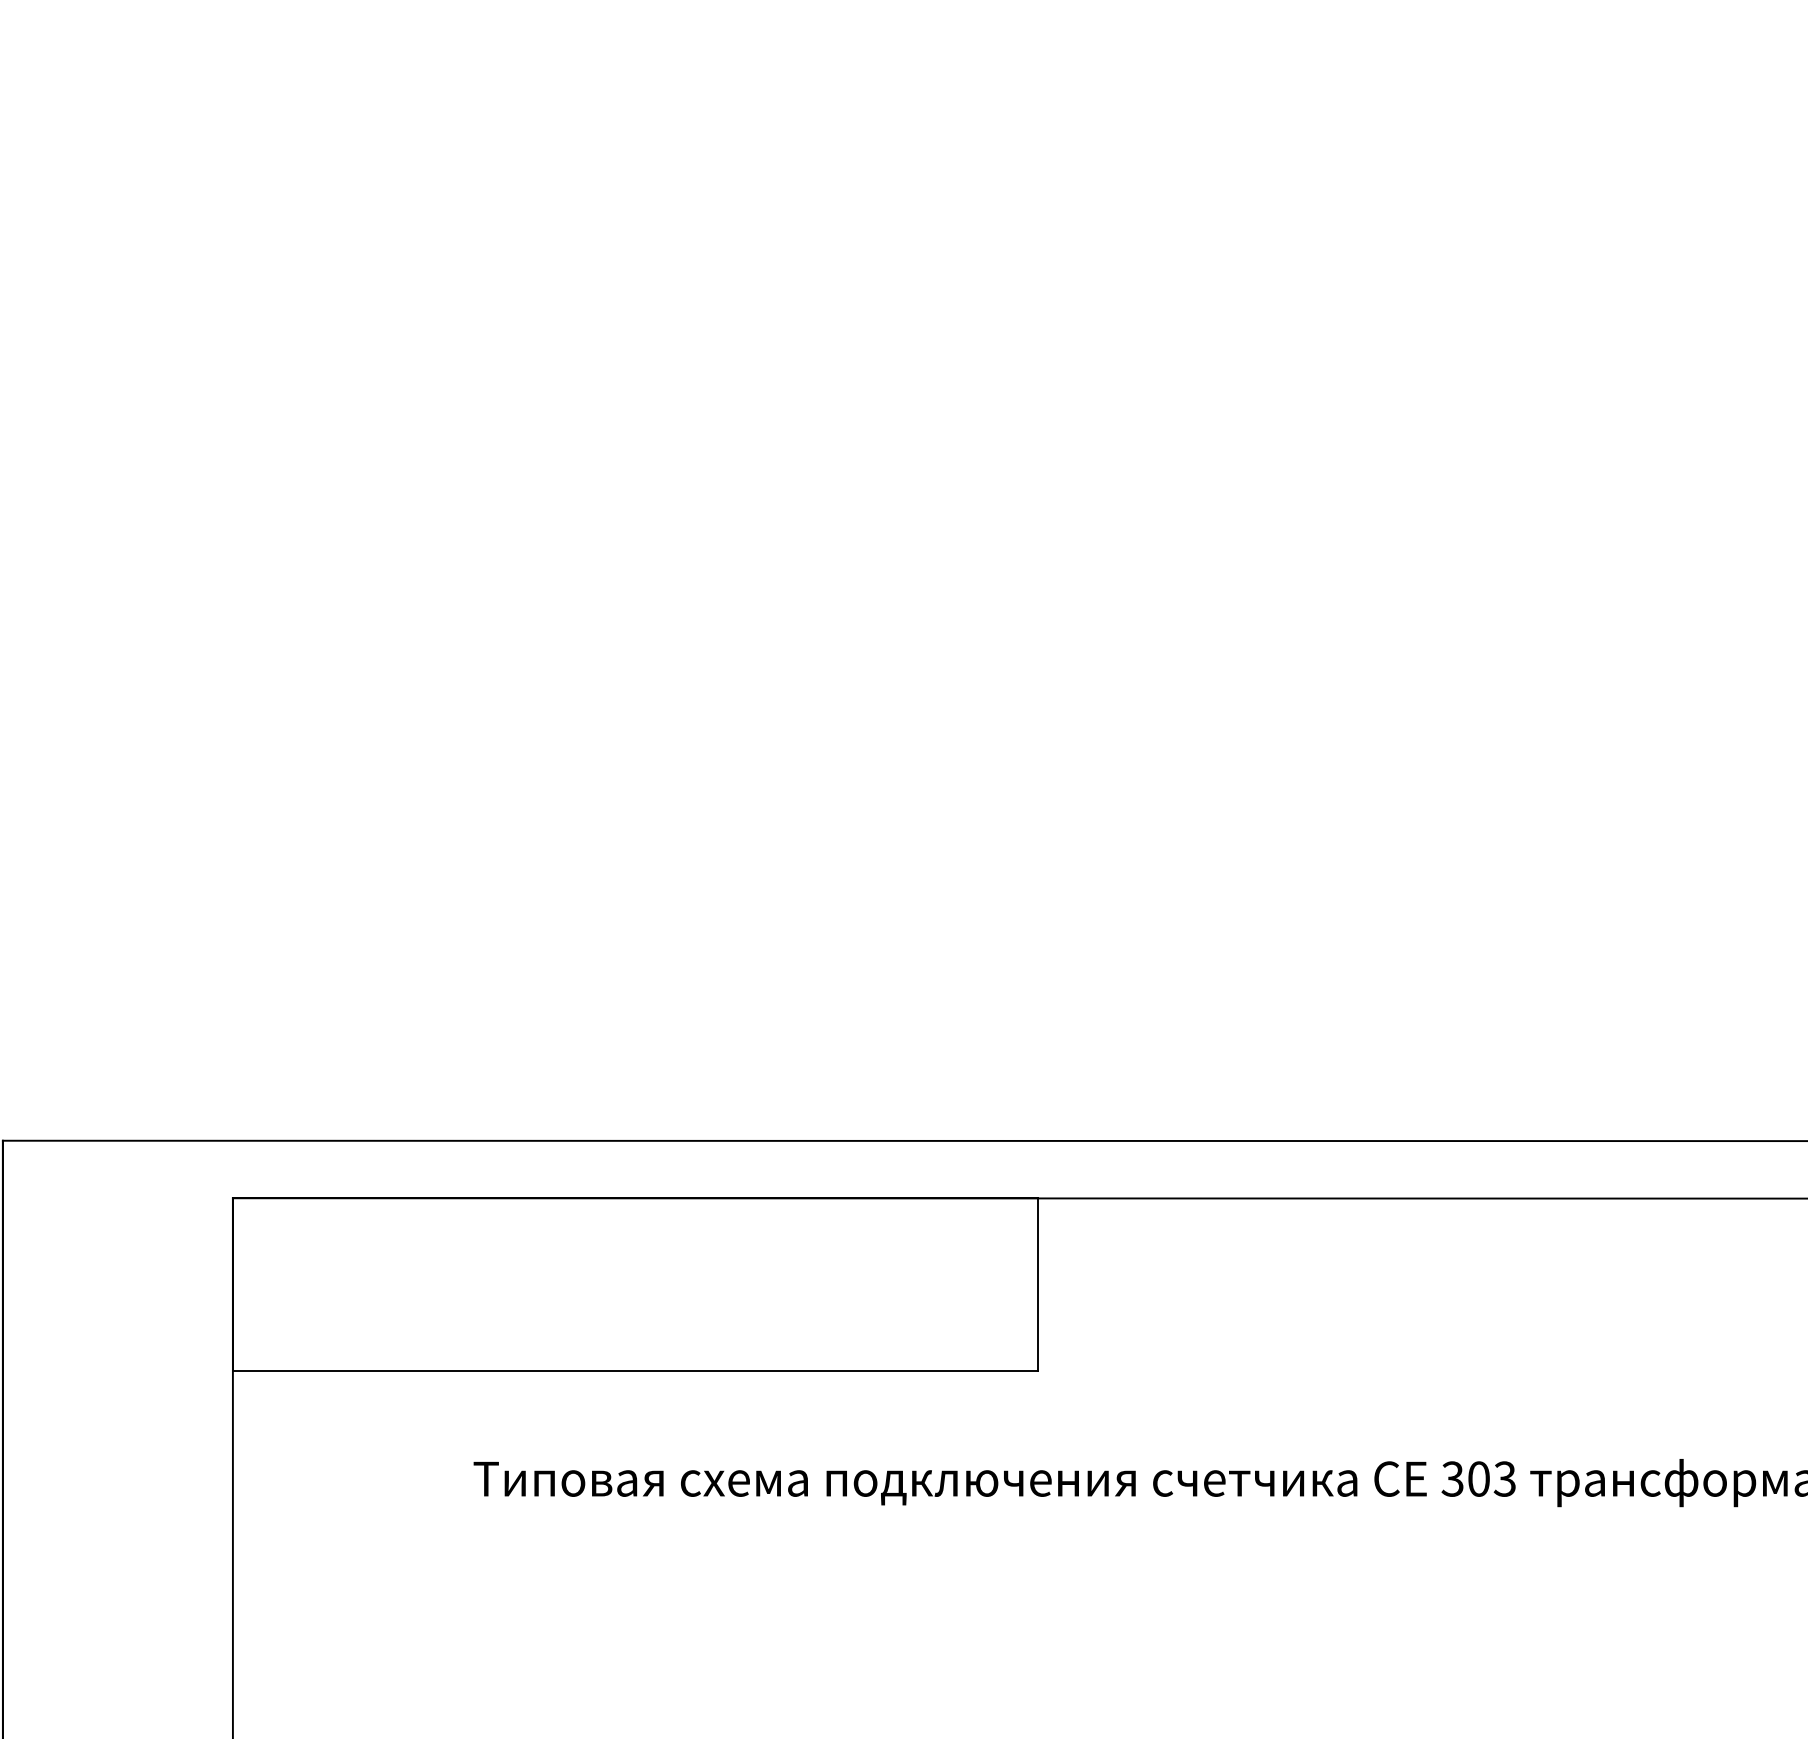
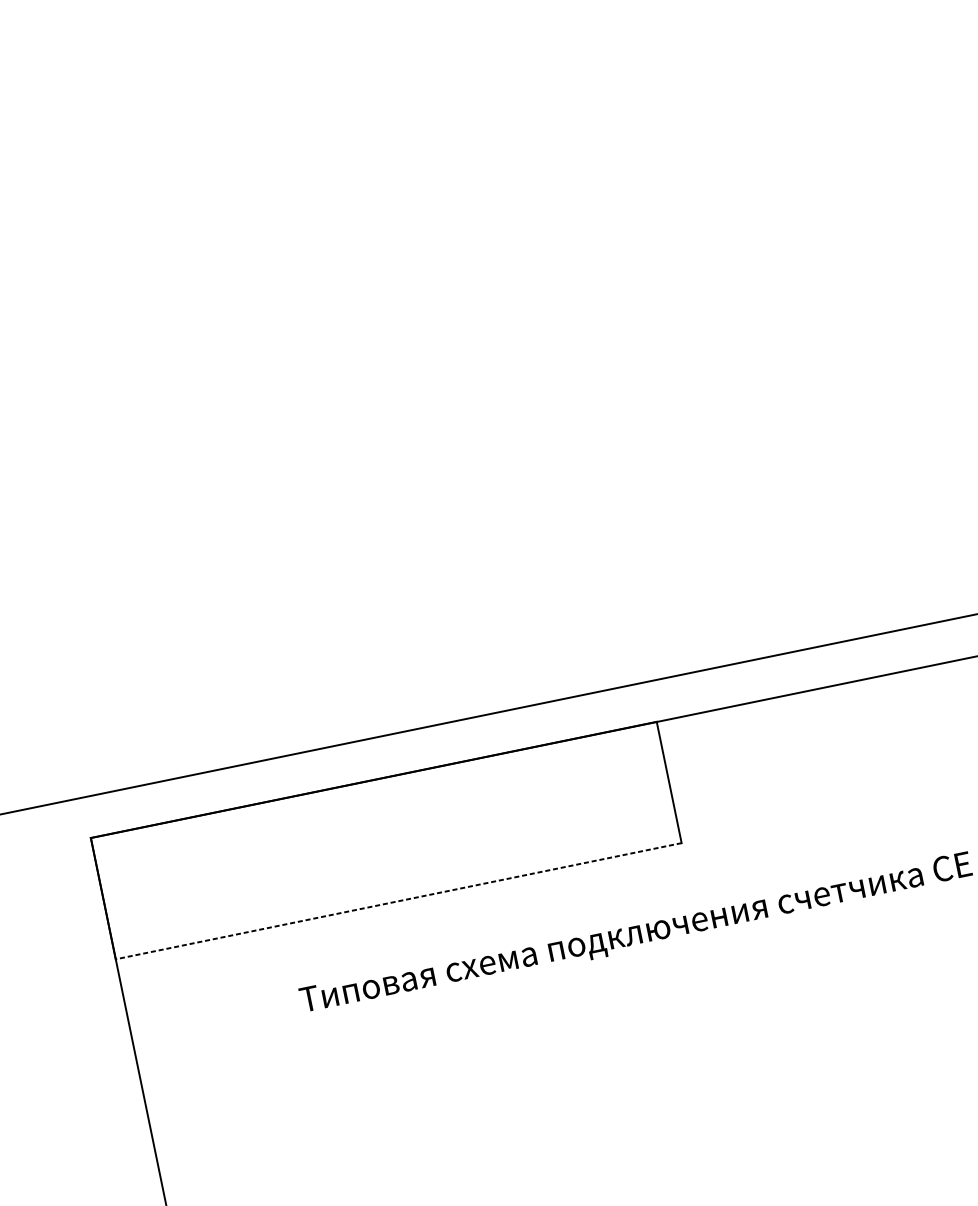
line: (634, 1370) -> (398, 901), solid -> dashed

